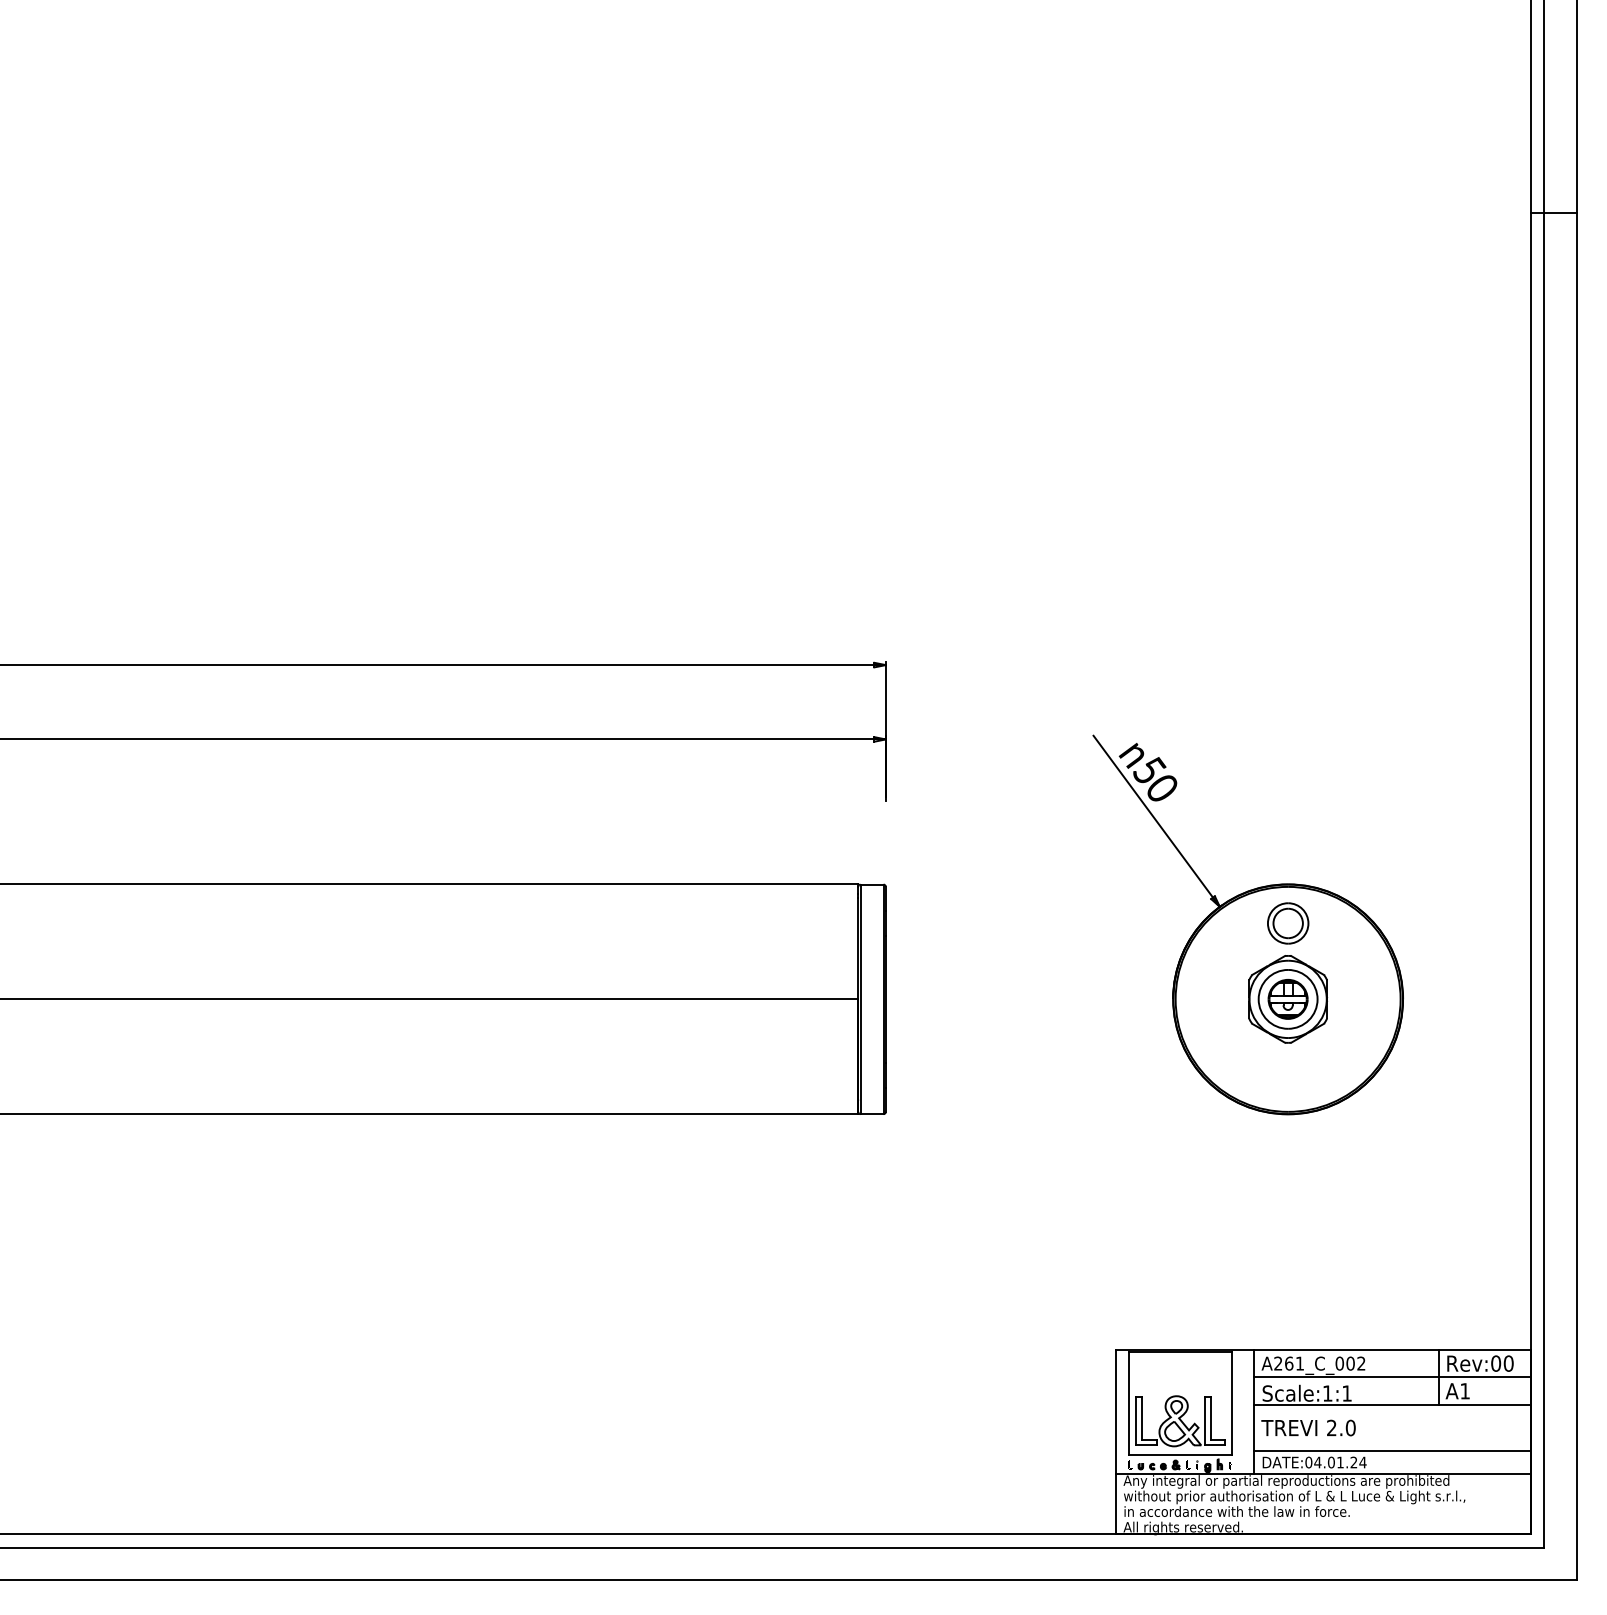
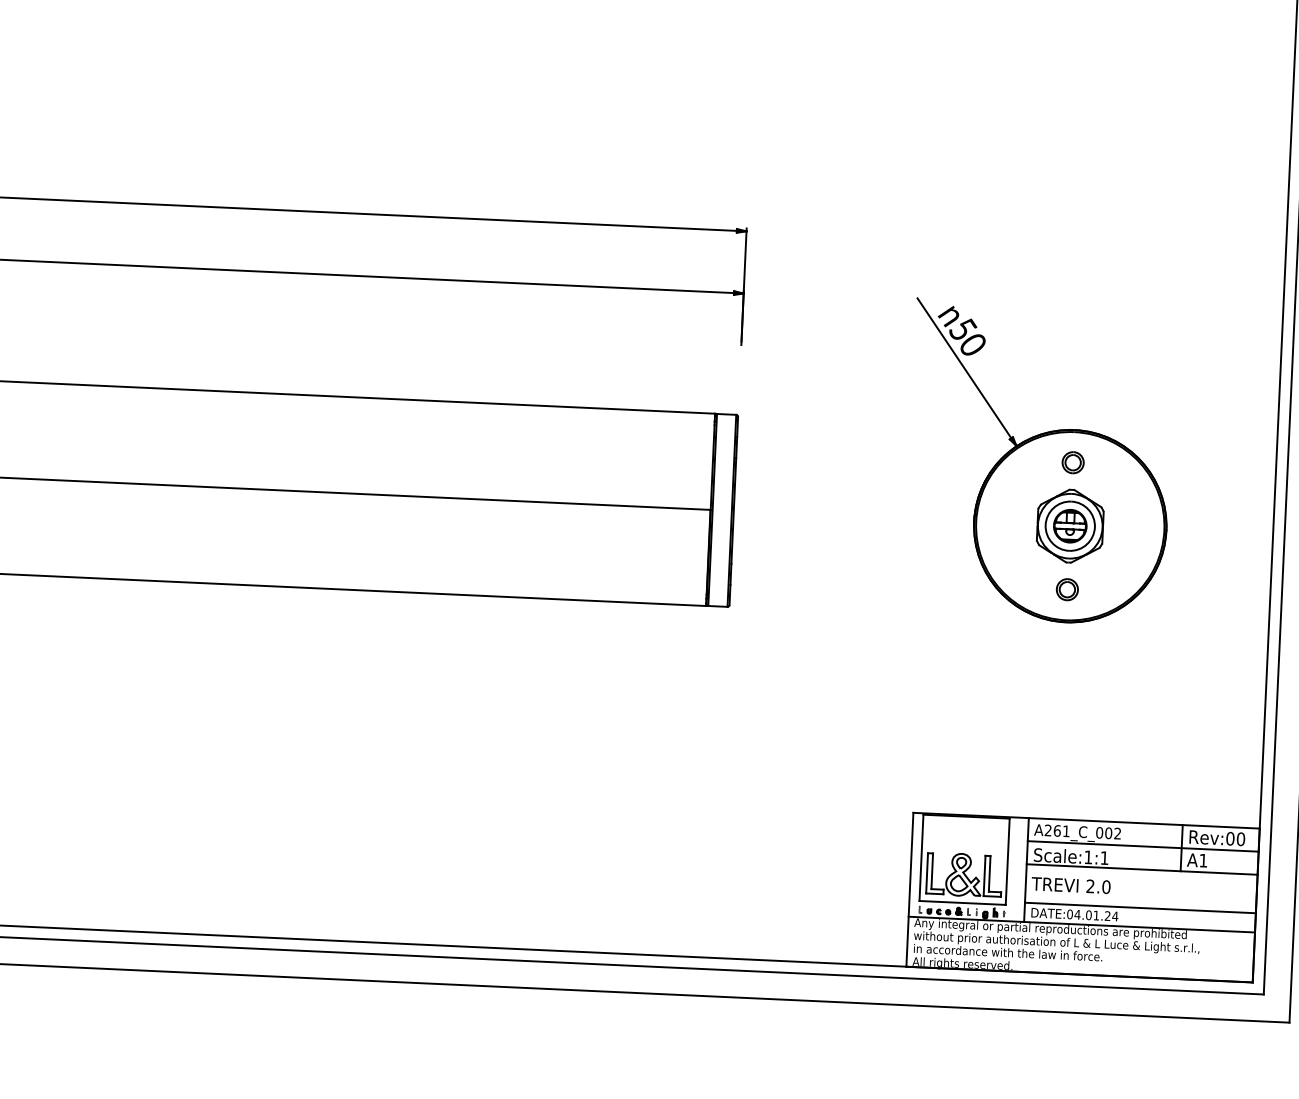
part: (1287, 923) -> (1072, 462), size x0.62
part: (1287, 1074) -> (1066, 589), added

